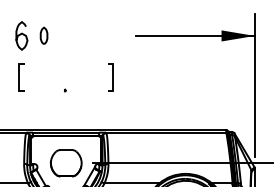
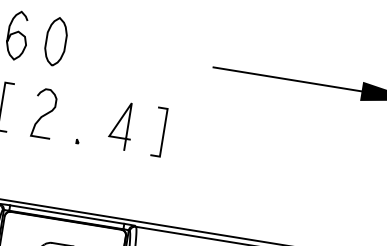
part: (43, 35) -> (55, 40), size x1.67
curve: (43, 77) -> (43, 113), added
line: (87, 77) -> (119, 125), added

